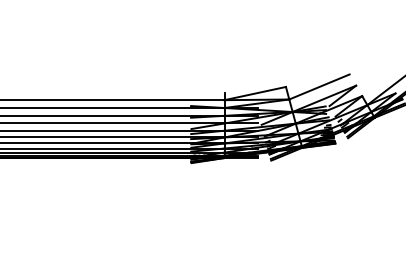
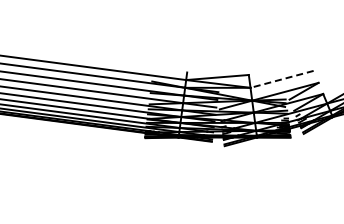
line: (319, 86) -> (282, 78), solid -> dashed

